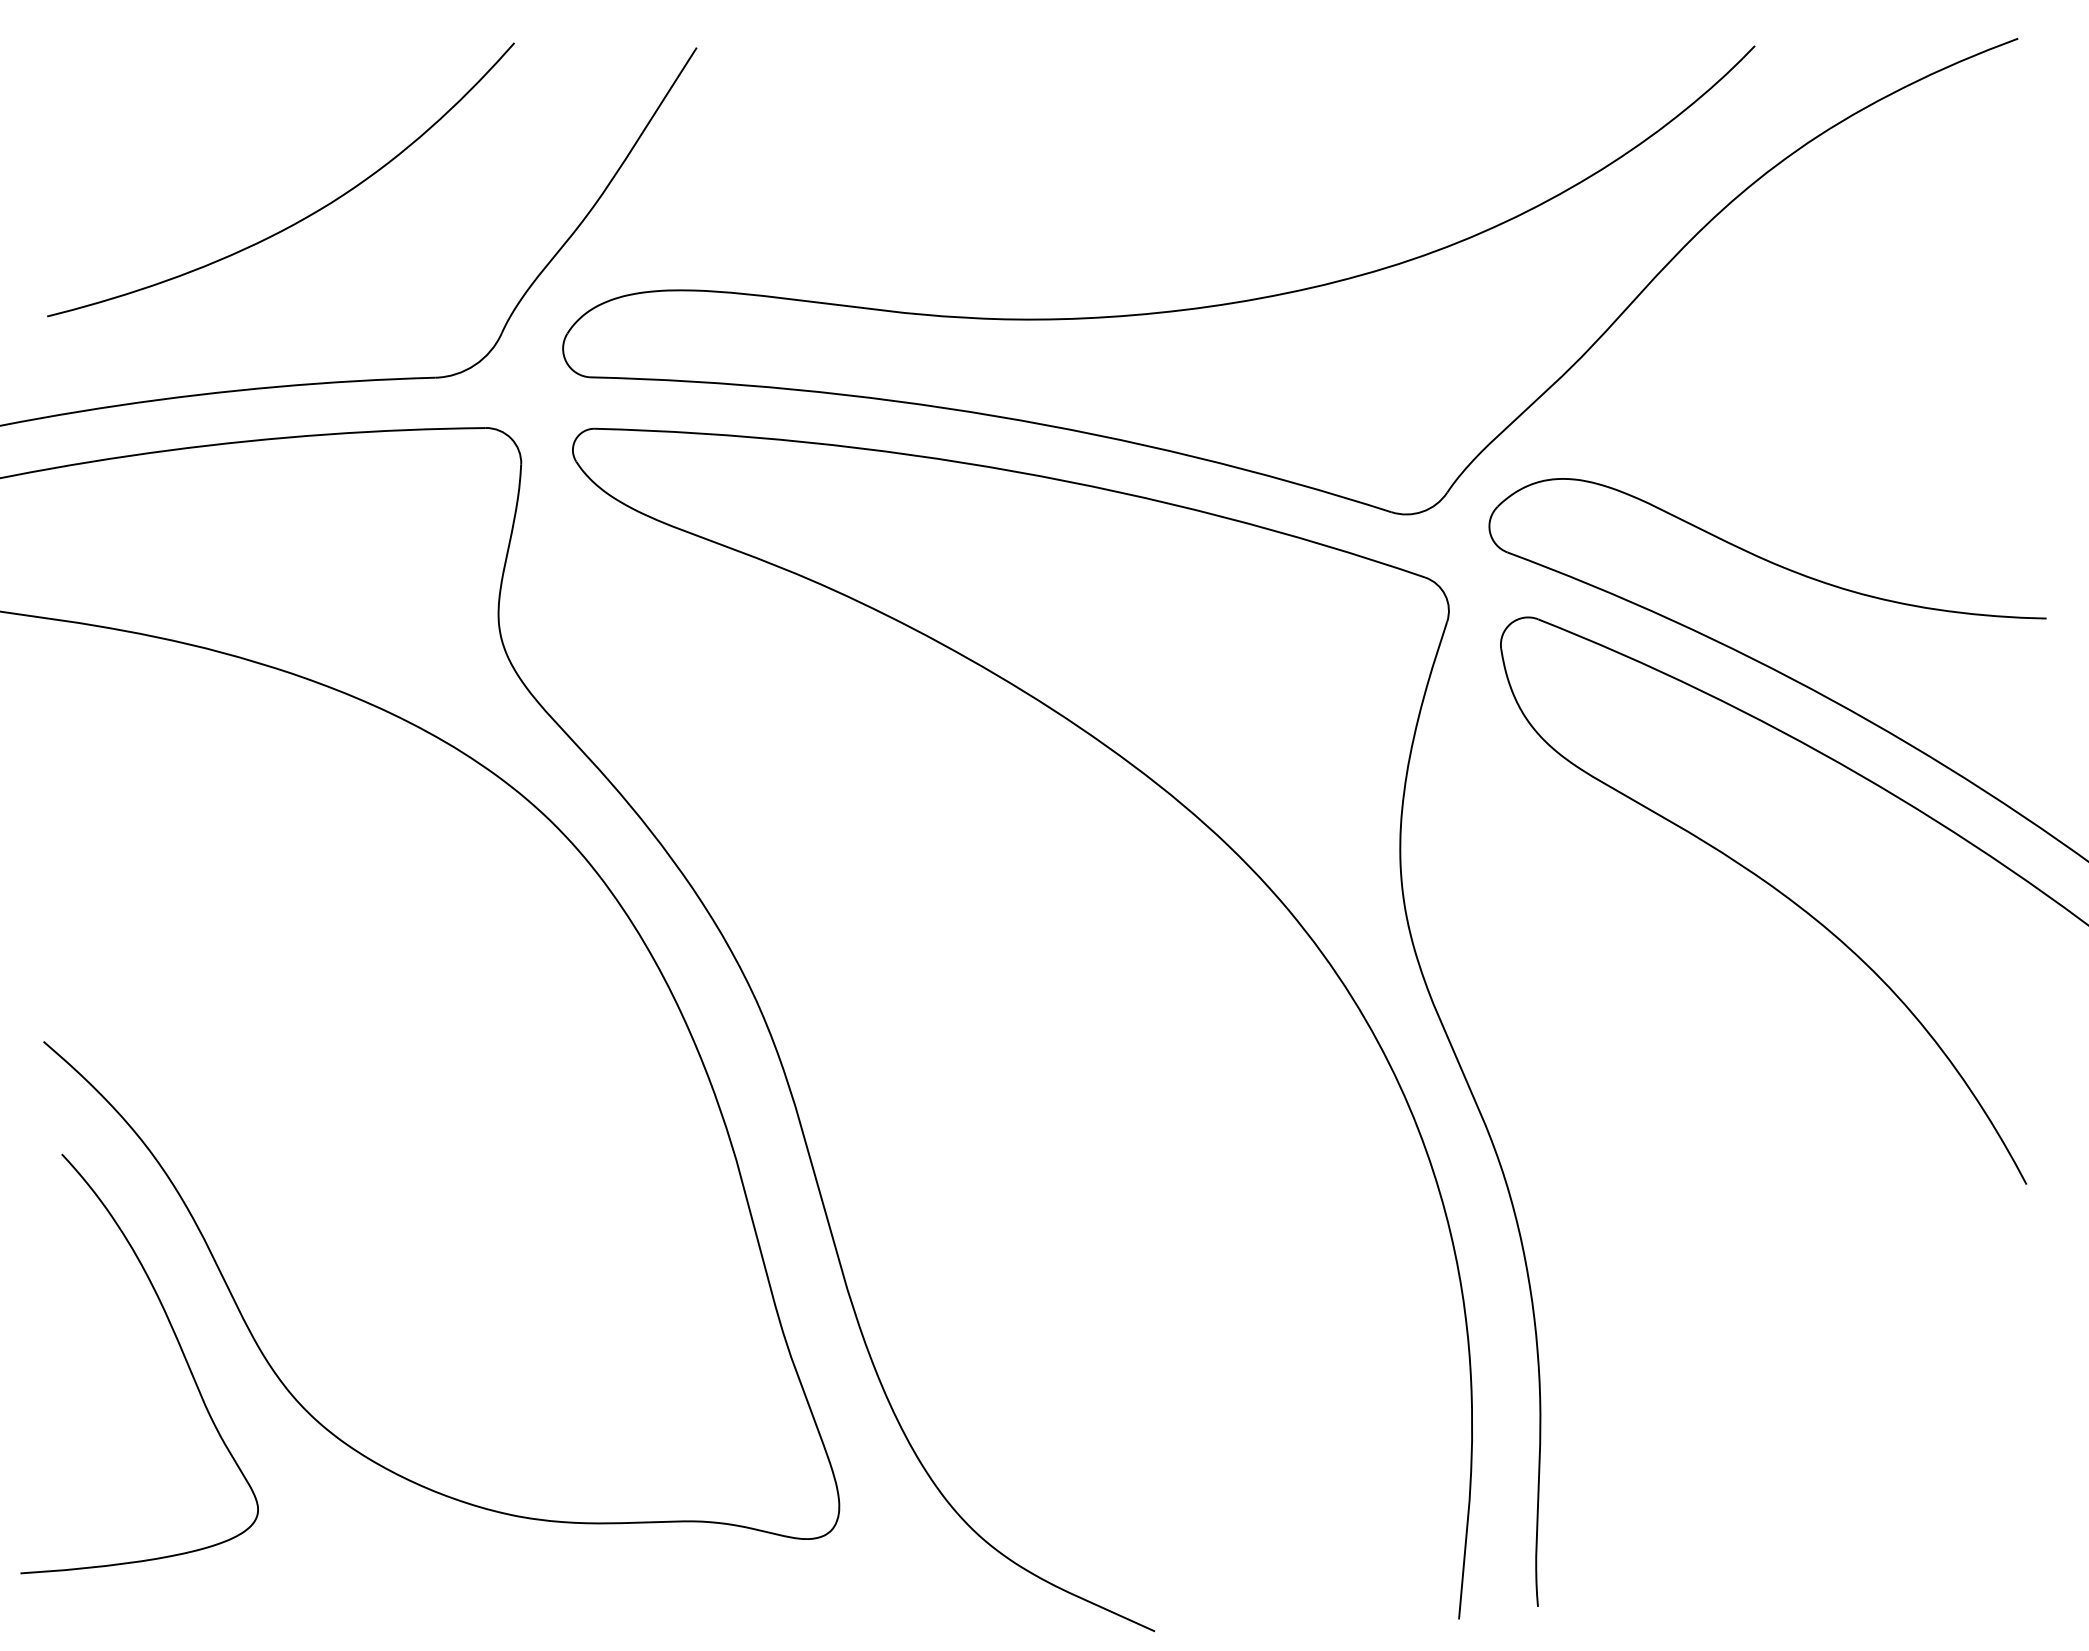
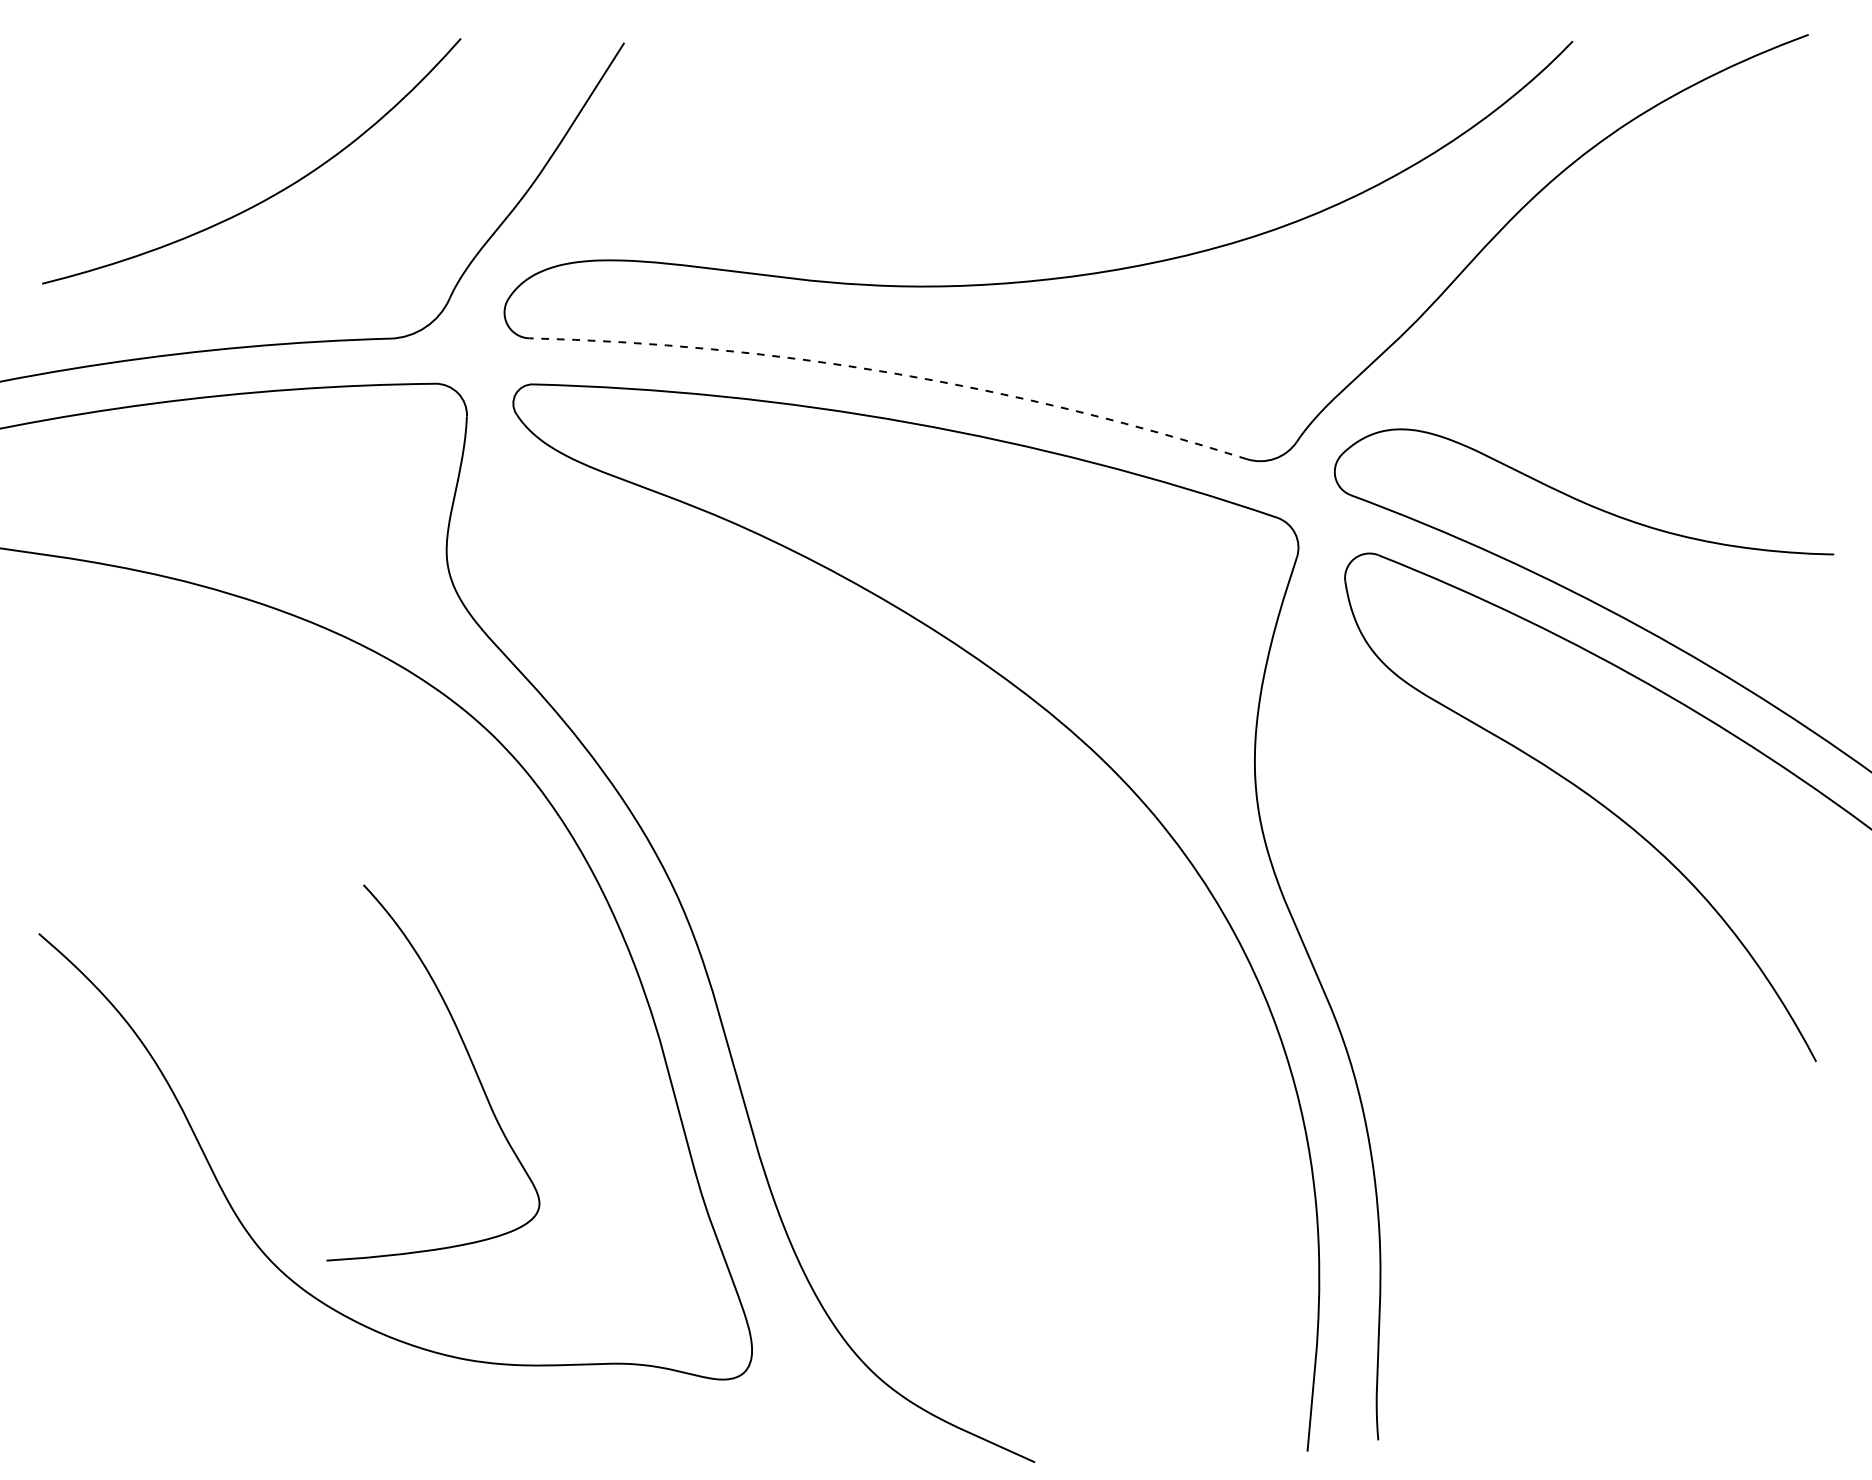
arc: (995, 416) -> (892, 373), solid -> dashed
curve: (179, 1347) -> (469, 1058), moved

